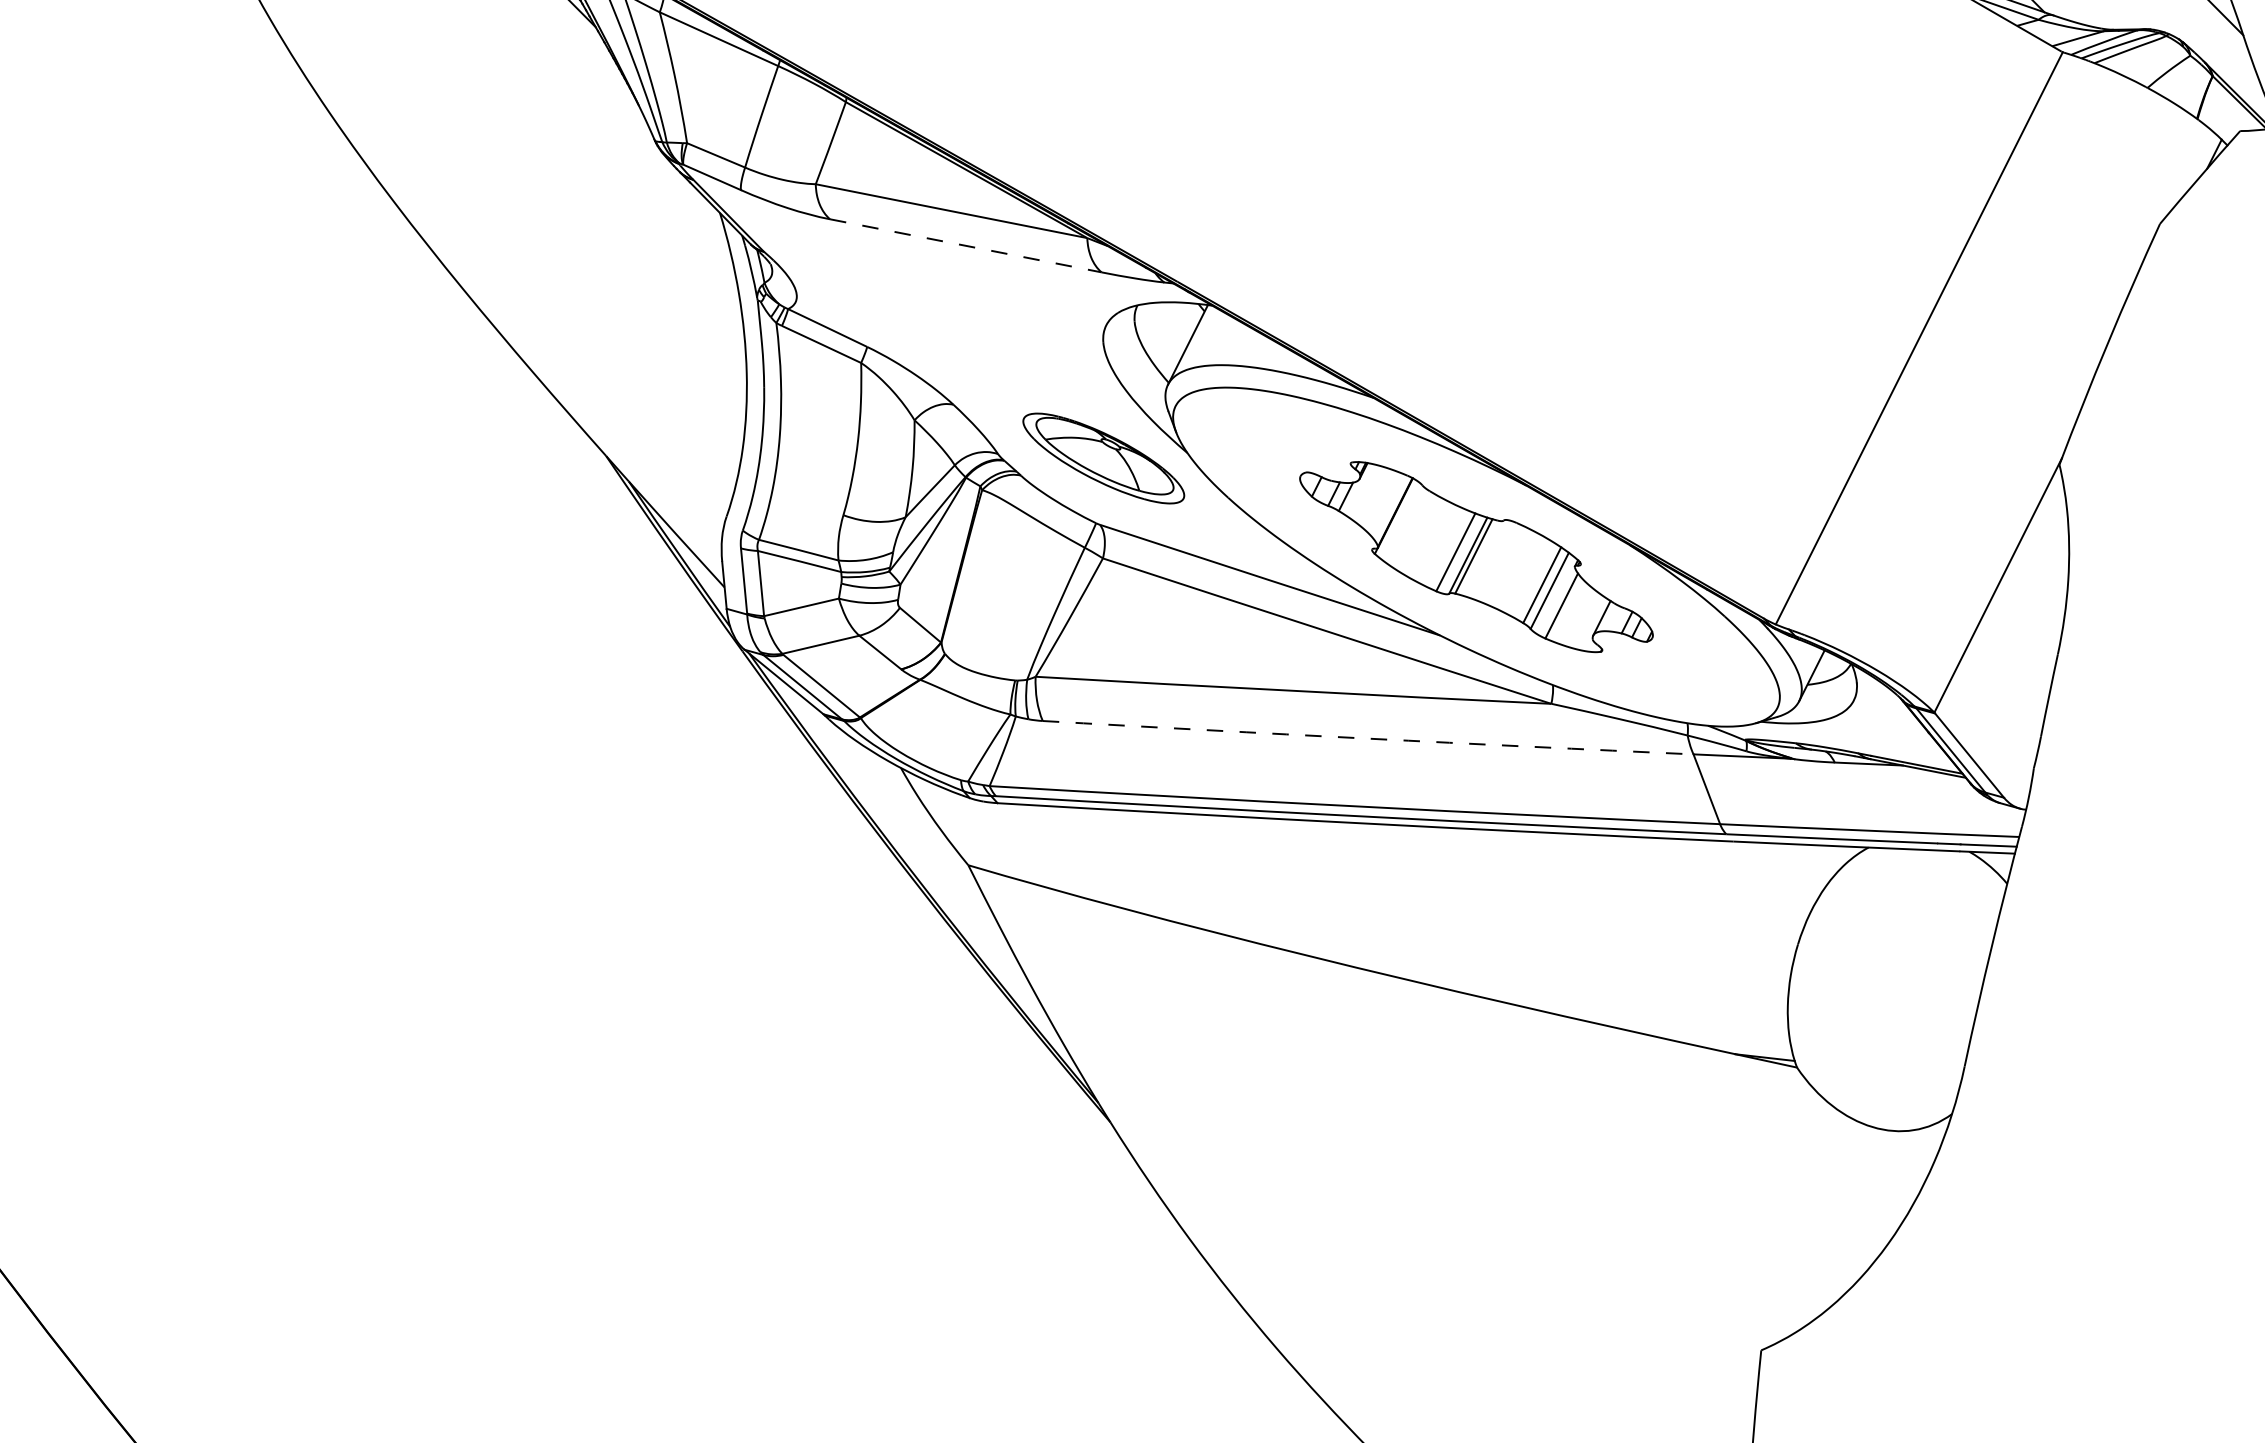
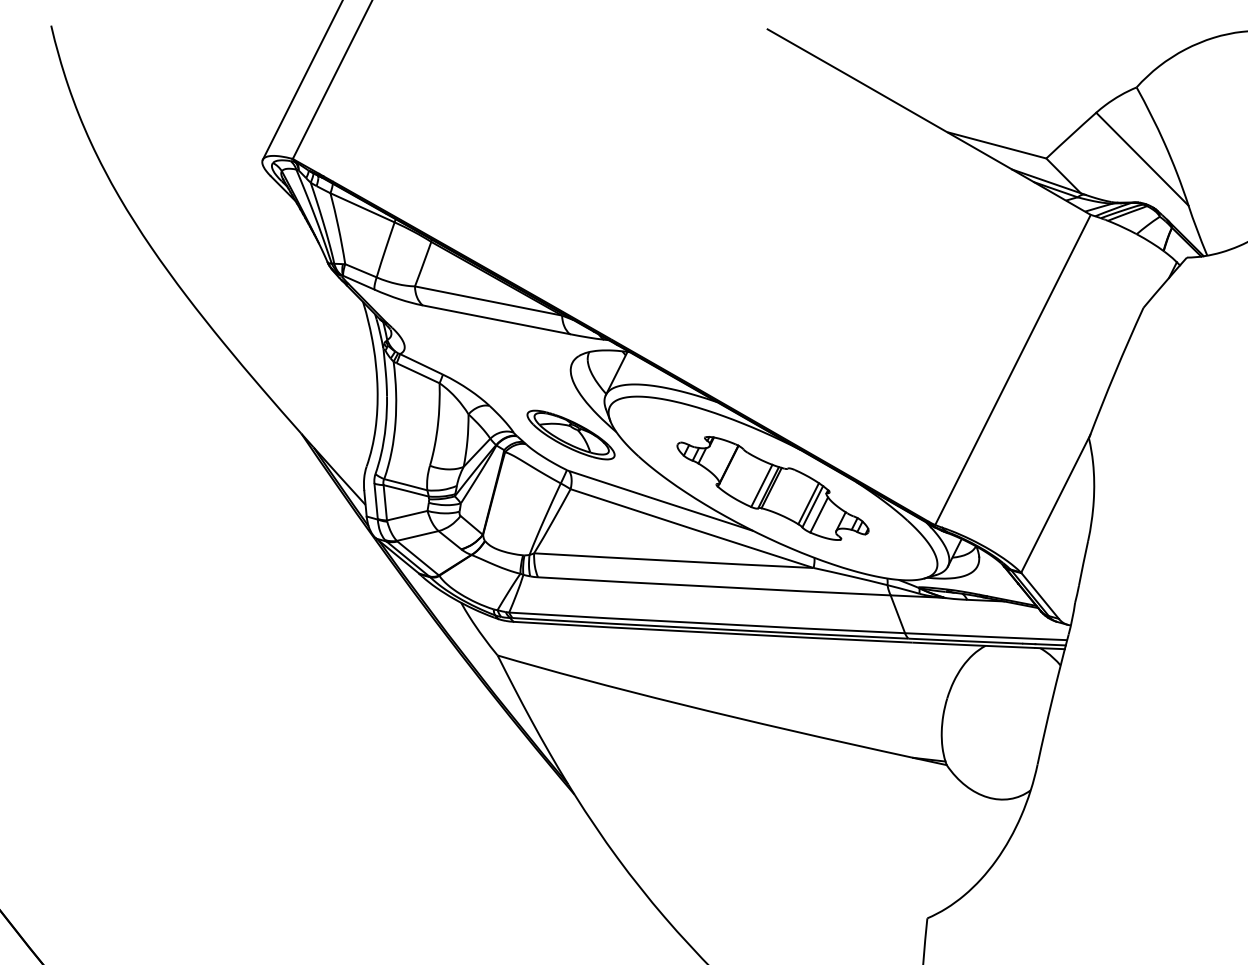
line: (966, 245) -> (496, 319), dashed -> solid
arc: (1368, 737) -> (714, 586), dashed -> solid

